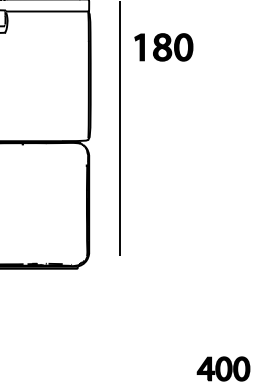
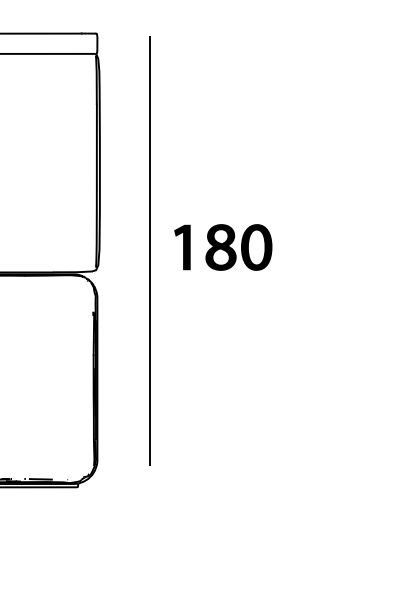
part: (163, 47) -> (222, 247), moved

